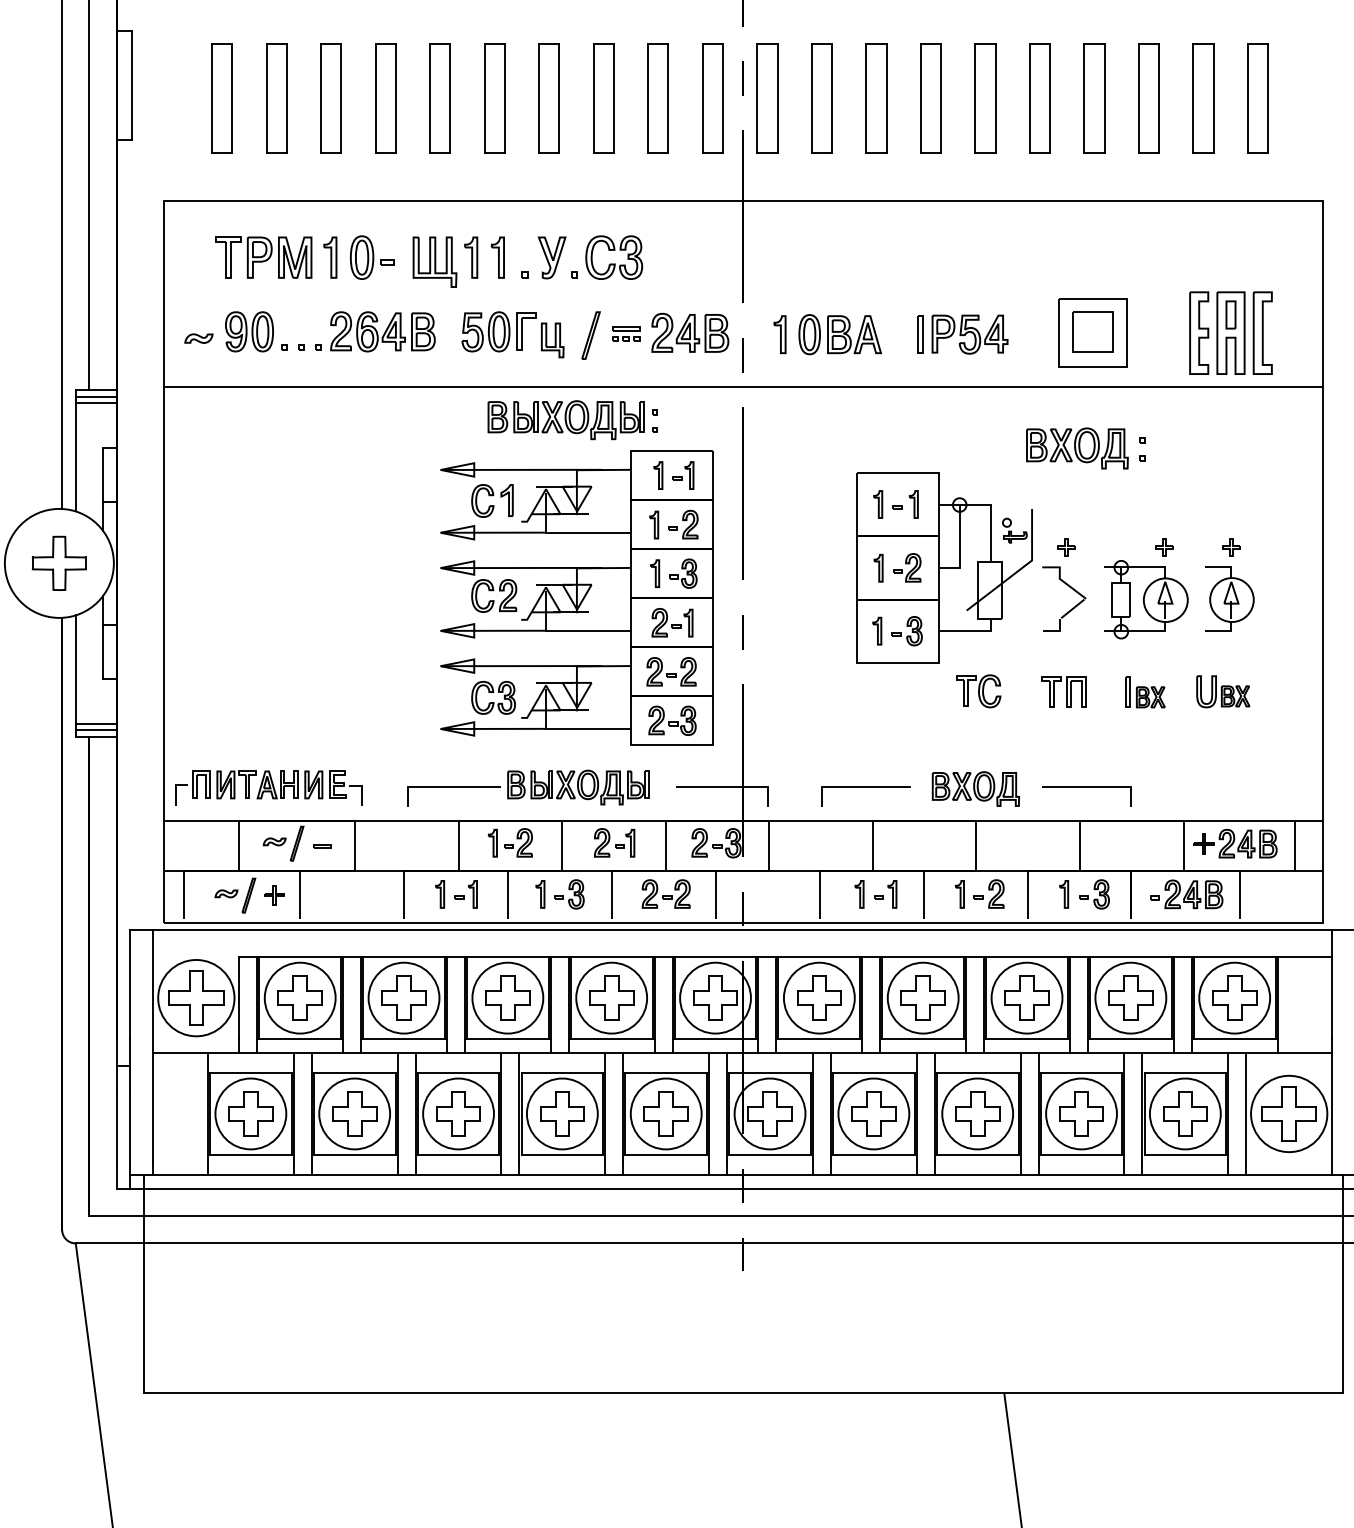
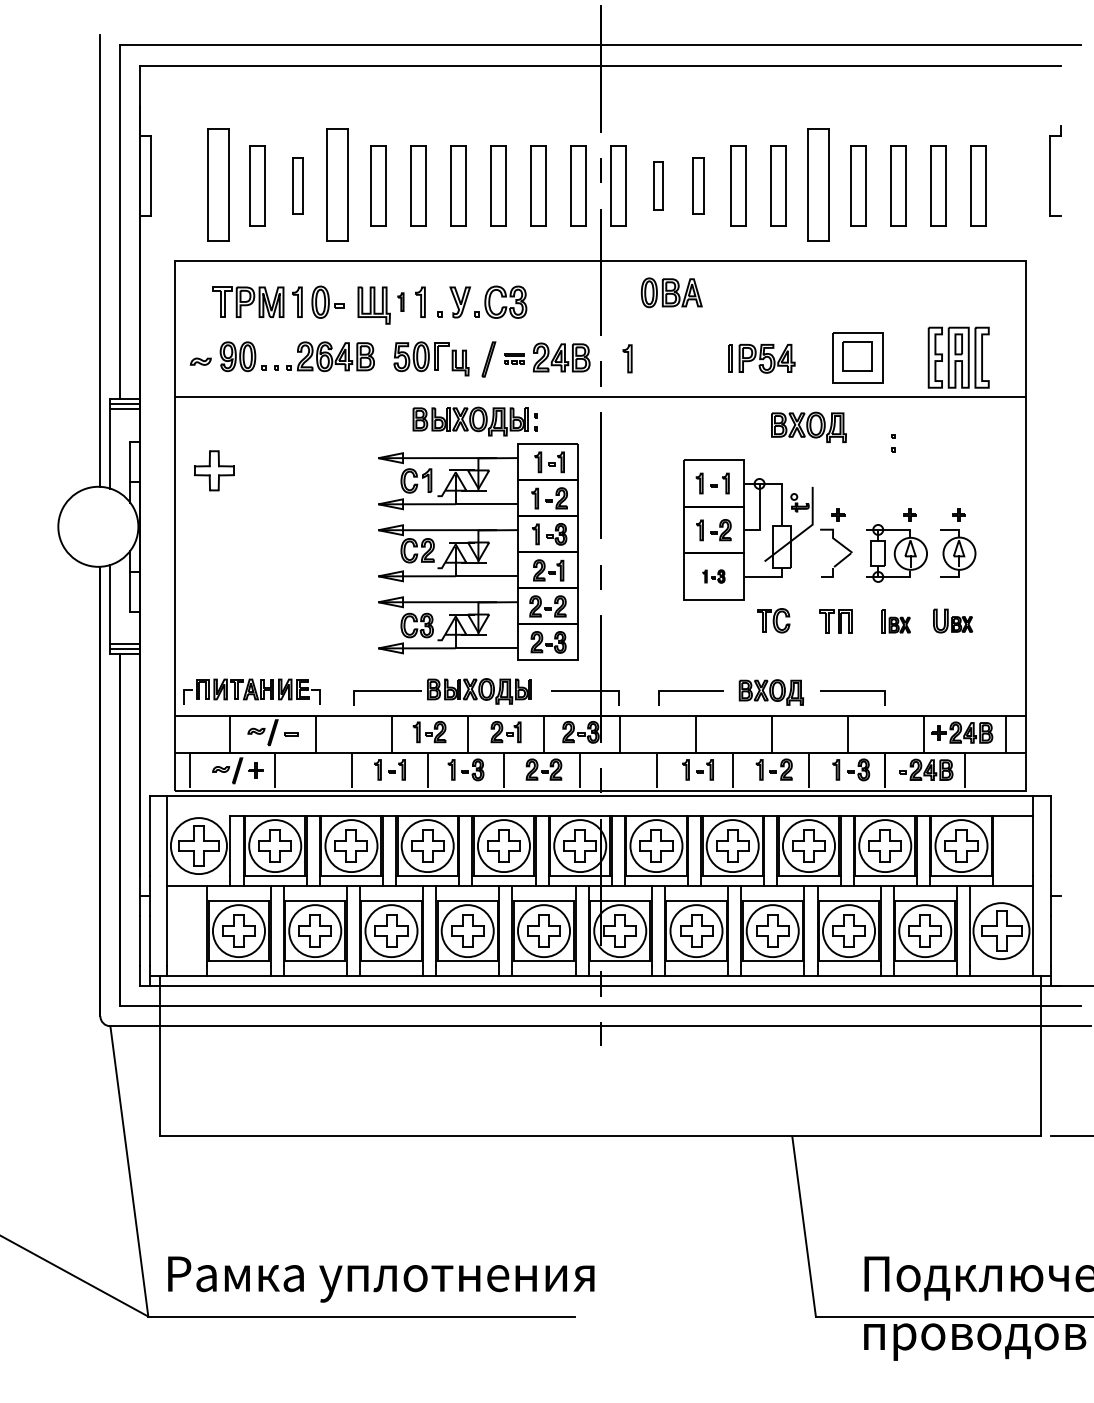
part: (221, 98) -> (217, 185), size x1.4
part: (331, 98) -> (298, 185), size x0.7
part: (386, 98) -> (338, 185), size x1.4
part: (822, 98) -> (658, 185), size x0.6
part: (876, 98) -> (698, 185), size x0.7
part: (1039, 98) -> (818, 185), size x1.4
part: (470, 256) -> (400, 301), size x0.6
part: (839, 334) -> (671, 292), moved
part: (1076, 447) -> (808, 426), moved
part: (59, 562) -> (214, 470), moved
part: (897, 631) -> (713, 576), size x0.6

